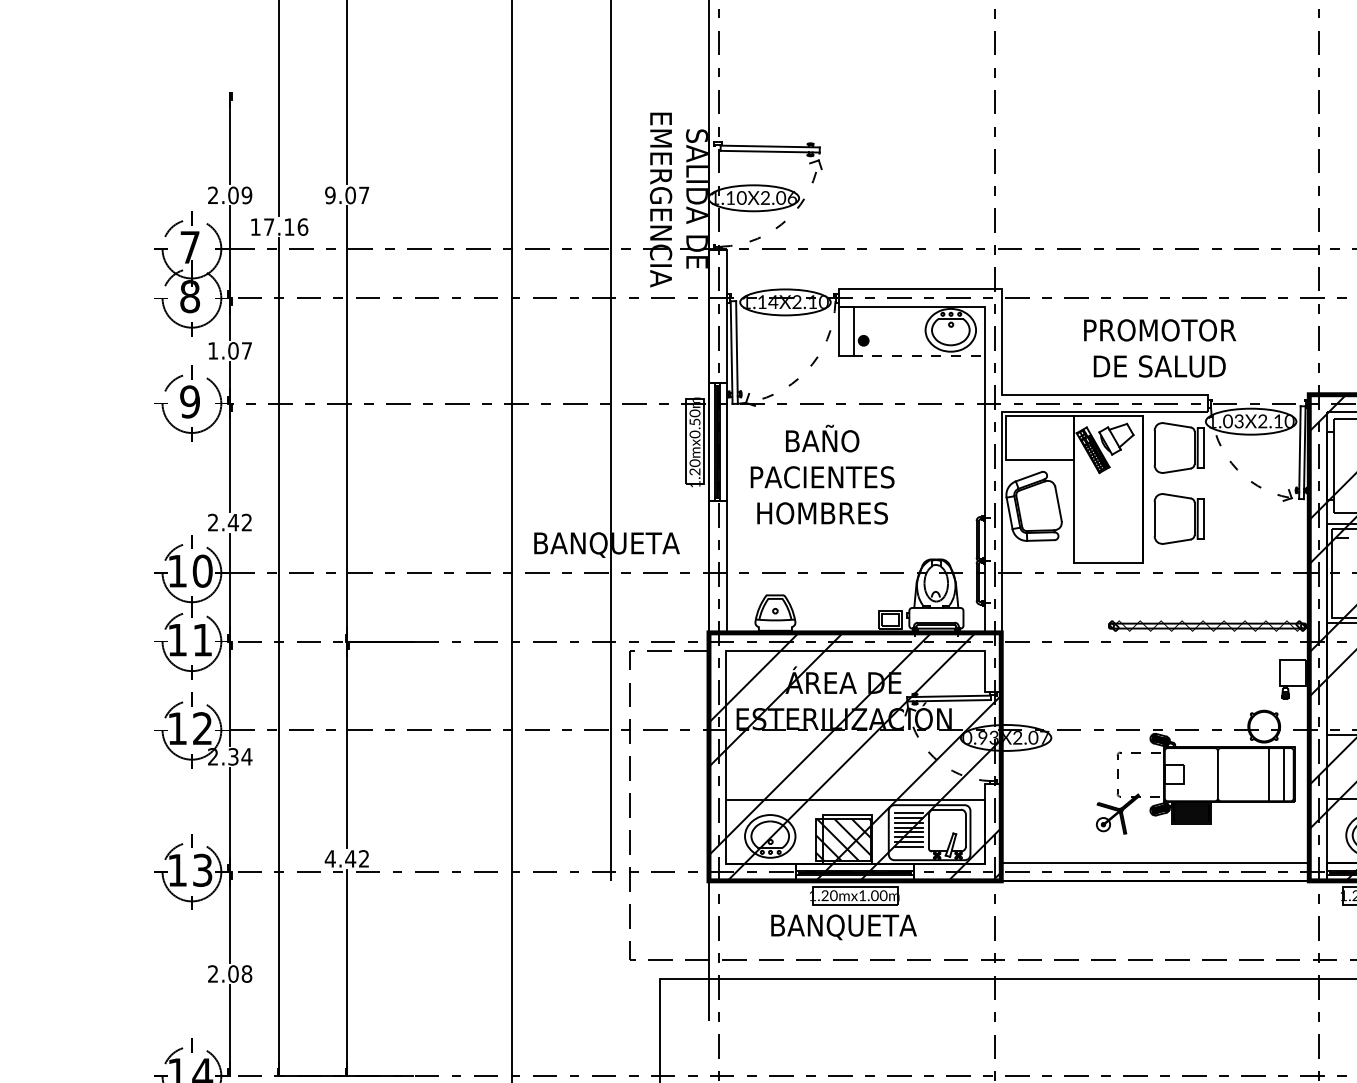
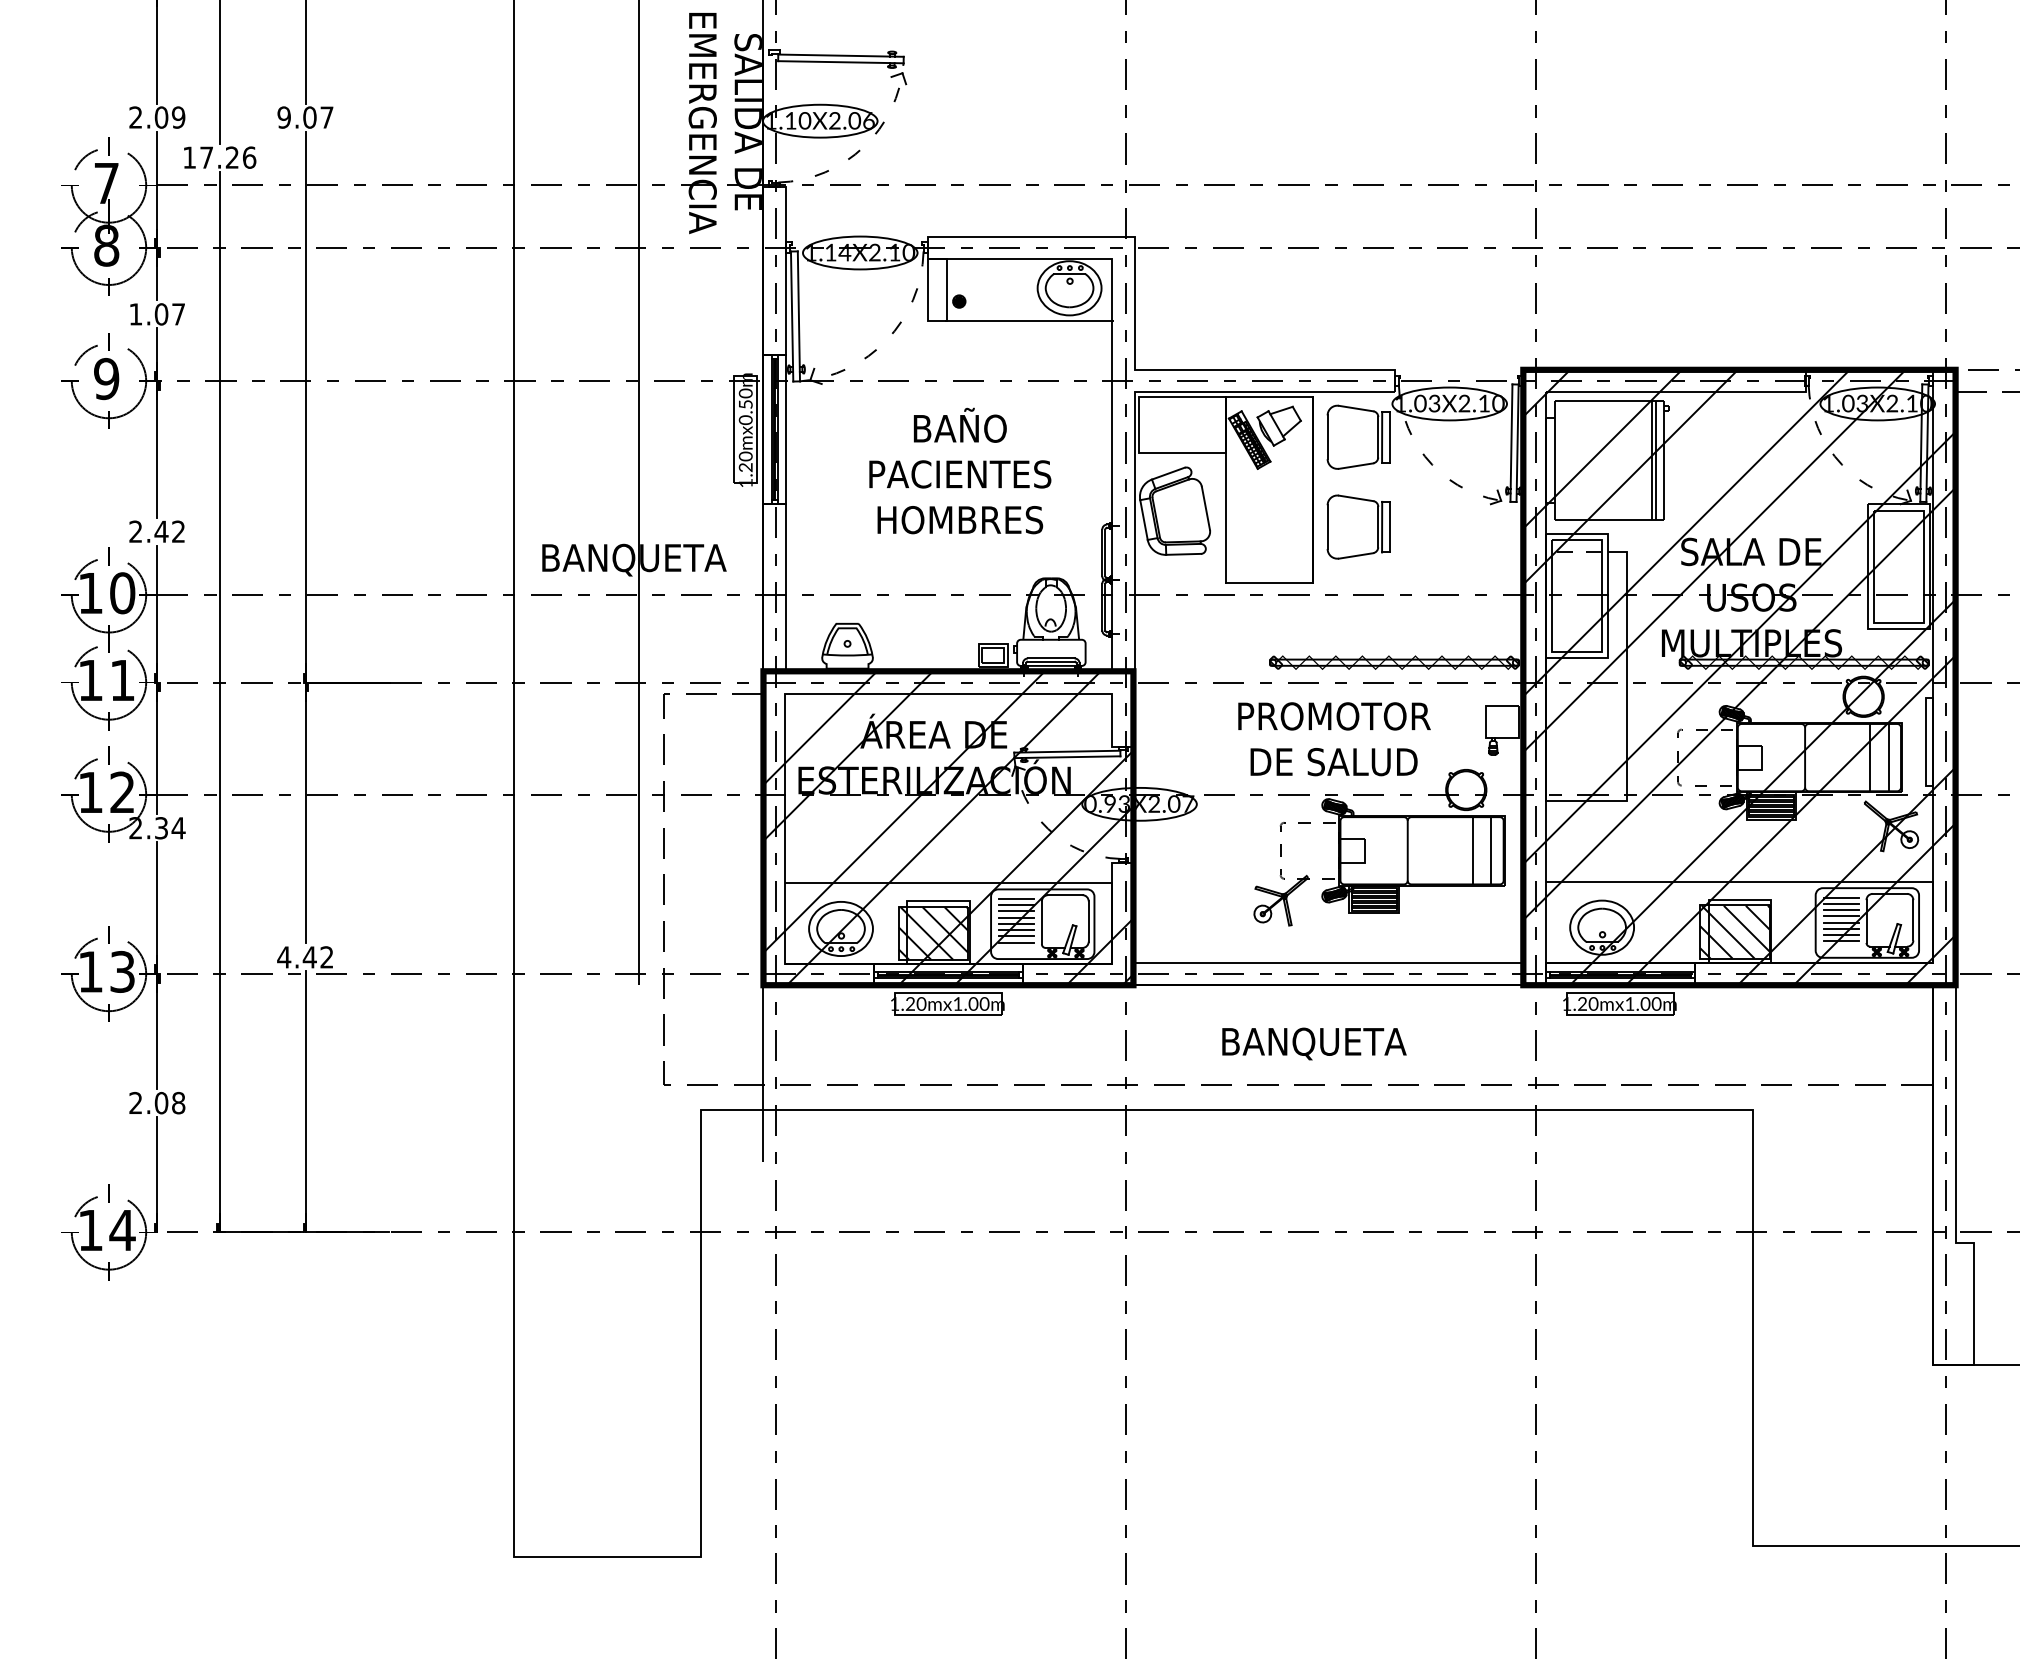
text: (288, 226) -> (231, 157), 17.16 -> 17.26
text: (1160, 348) -> (1334, 739), moved
line: (919, 356) -> (1029, 321), dashed -> solid
text: (822, 474) -> (960, 470), moved
text: (844, 926) -> (1314, 1043), moved

